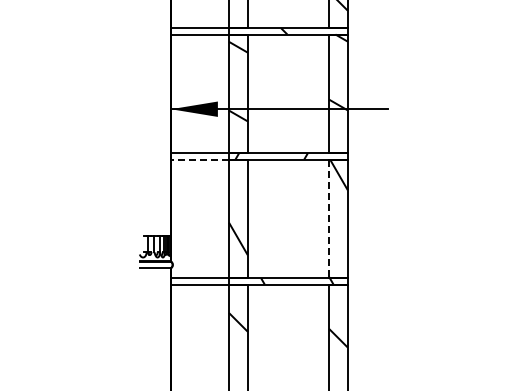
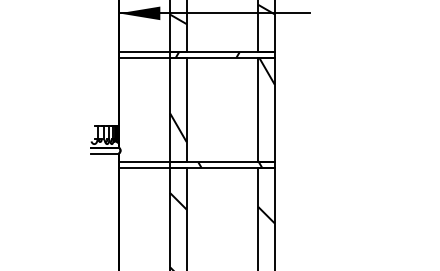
line: (200, 159) -> (144, 57), dashed -> solid
line: (329, 219) -> (258, 110), dashed -> solid

